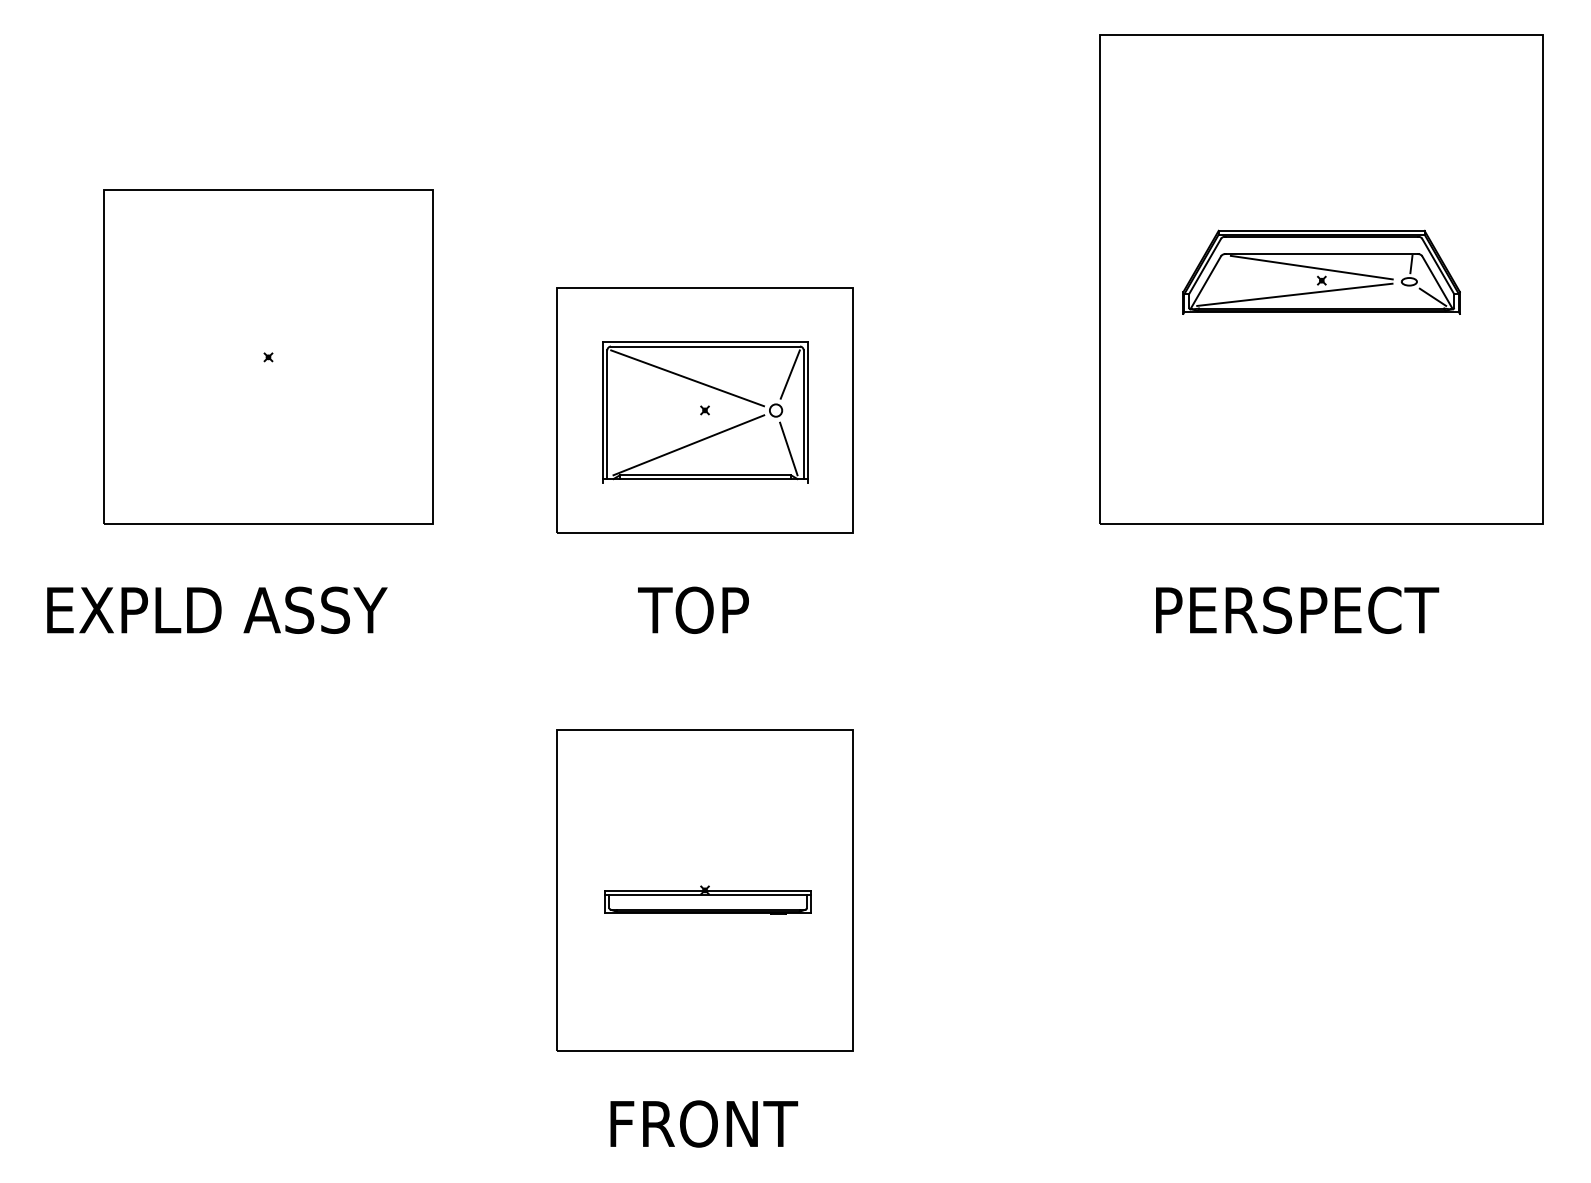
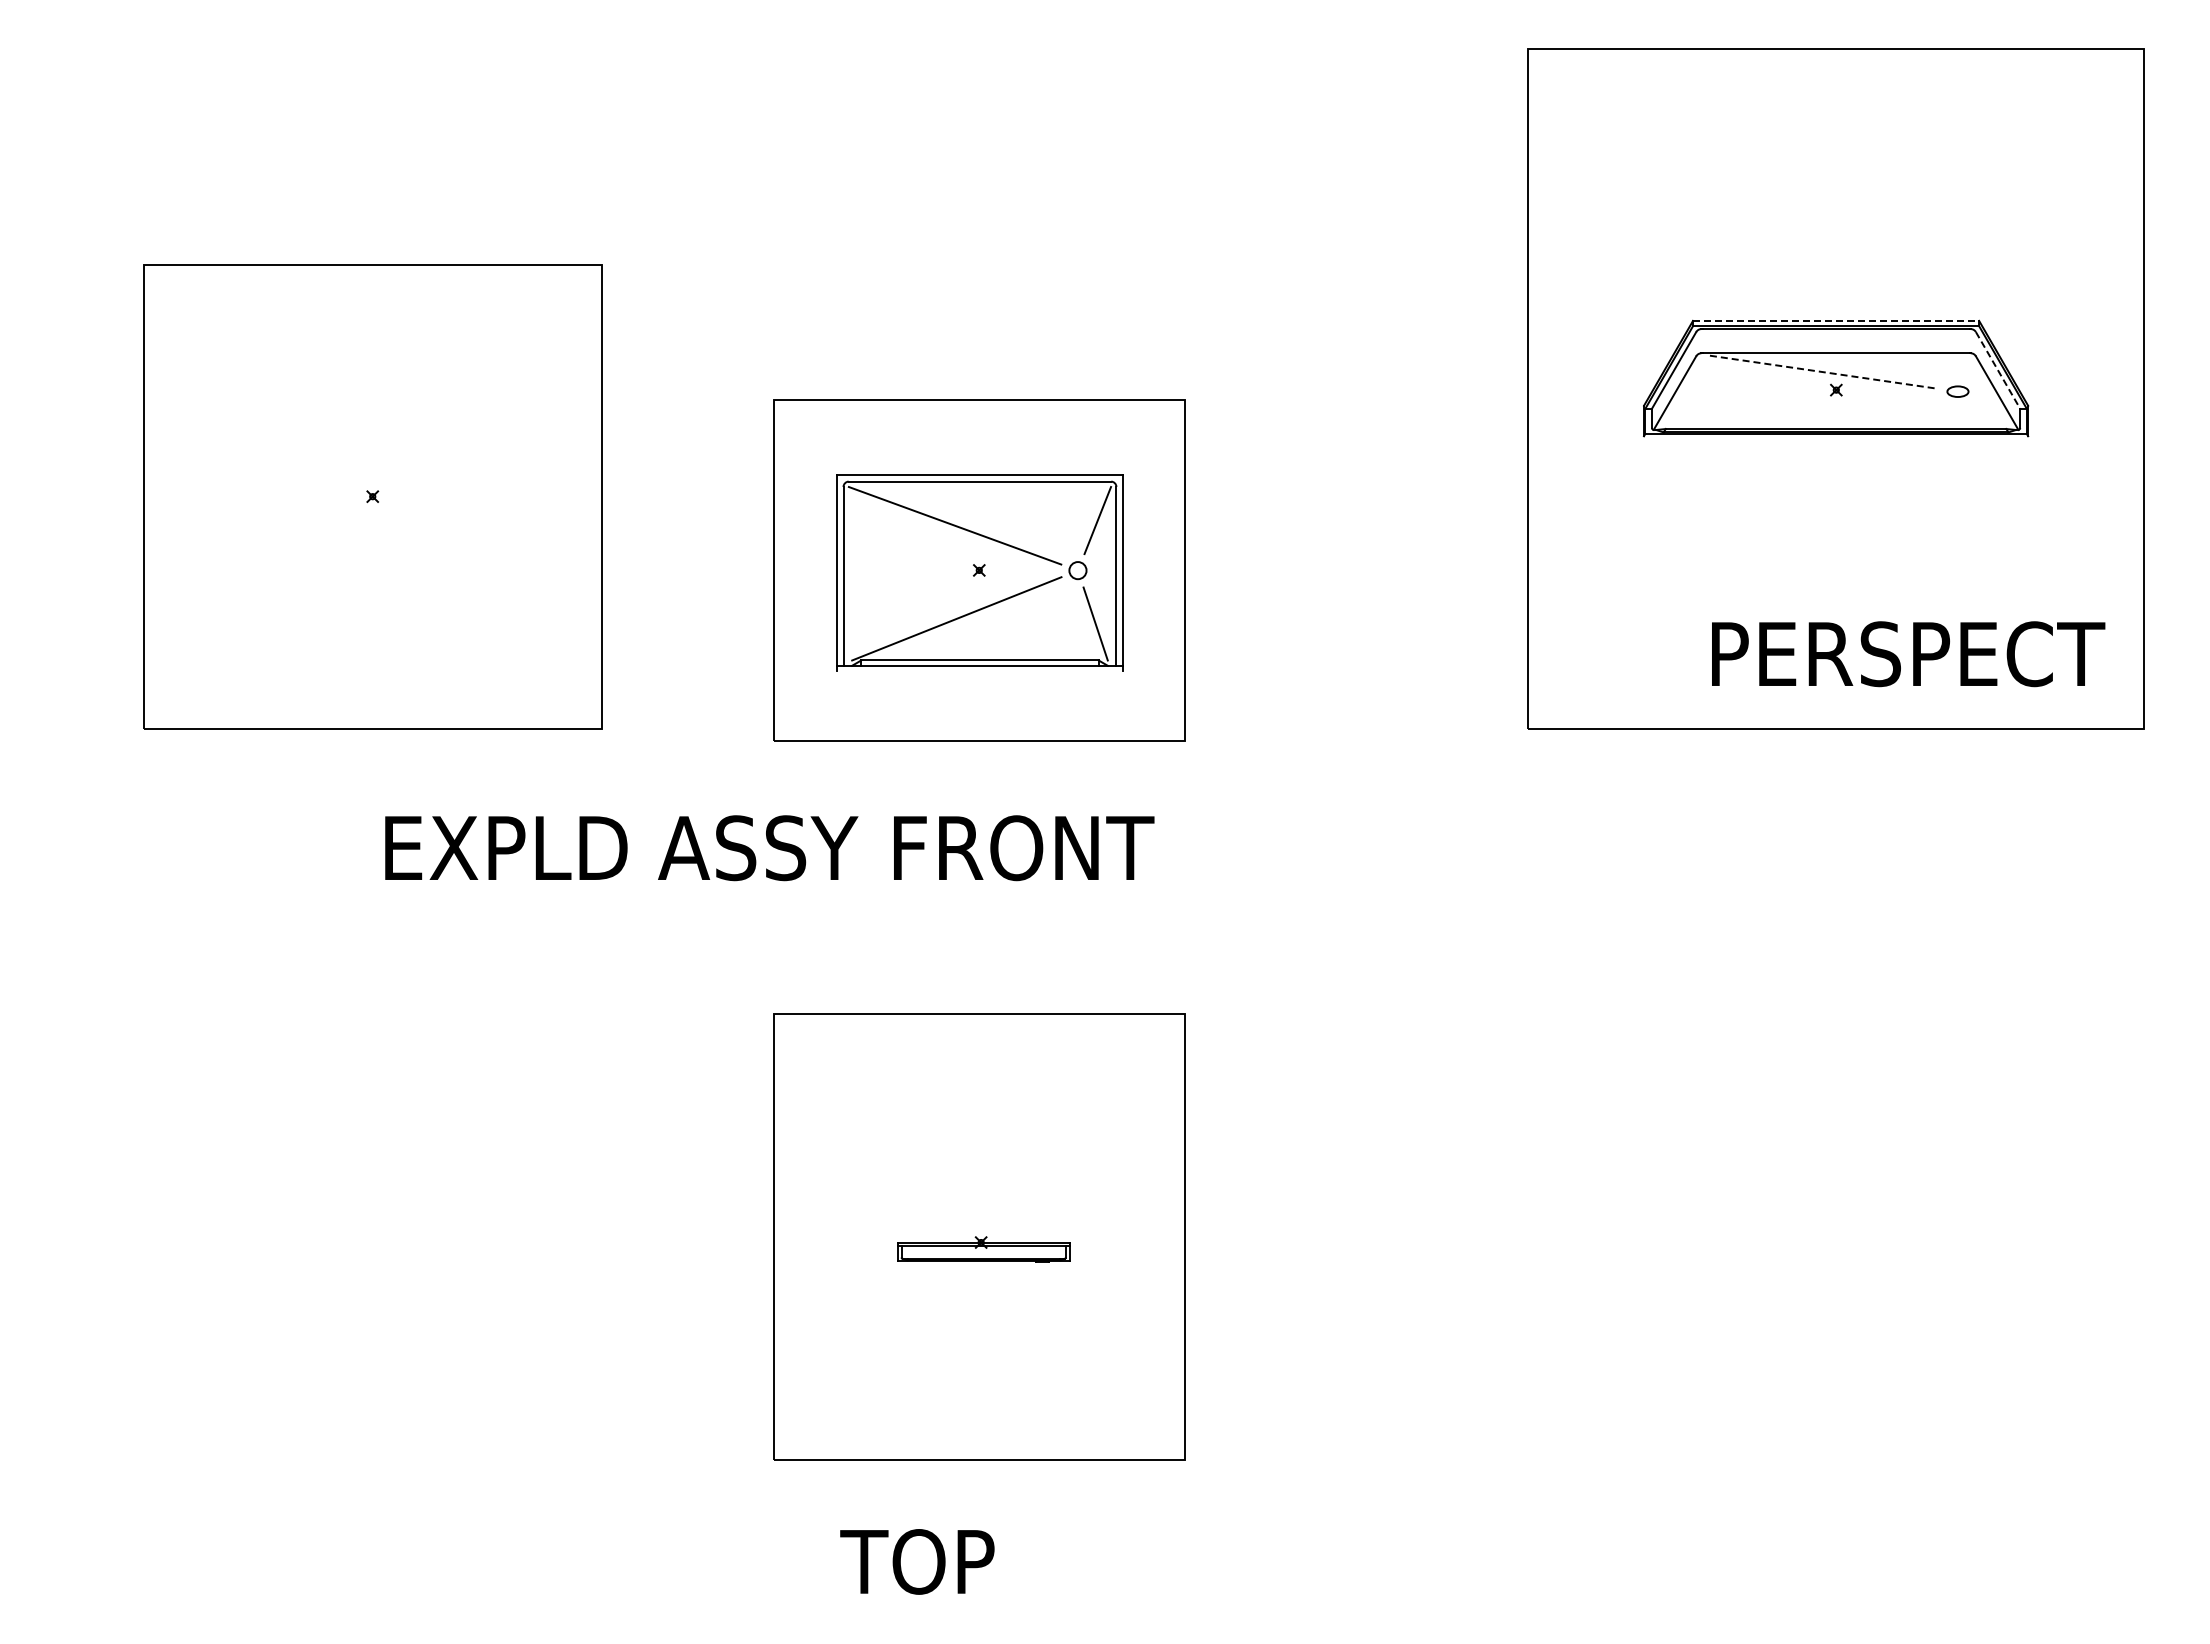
line: (1321, 230) -> (1836, 320), solid -> dashed
line: (1411, 264) -> (1960, 367), removed
line: (1438, 266) -> (1998, 370), solid -> dashed
line: (1311, 267) -> (1822, 372), solid -> dashed
line: (1294, 294) -> (1798, 409), removed
line: (1432, 297) -> (1990, 413), removed
text: (217, 610) -> (621, 848), moved
text: (734, 610) -> (1020, 848), TOP -> FRONT
text: (1297, 610) -> (1908, 654), moved
part: (708, 899) -> (983, 1250), size x0.6
text: (701, 1123) -> (974, 1561), FRONT -> TOP

